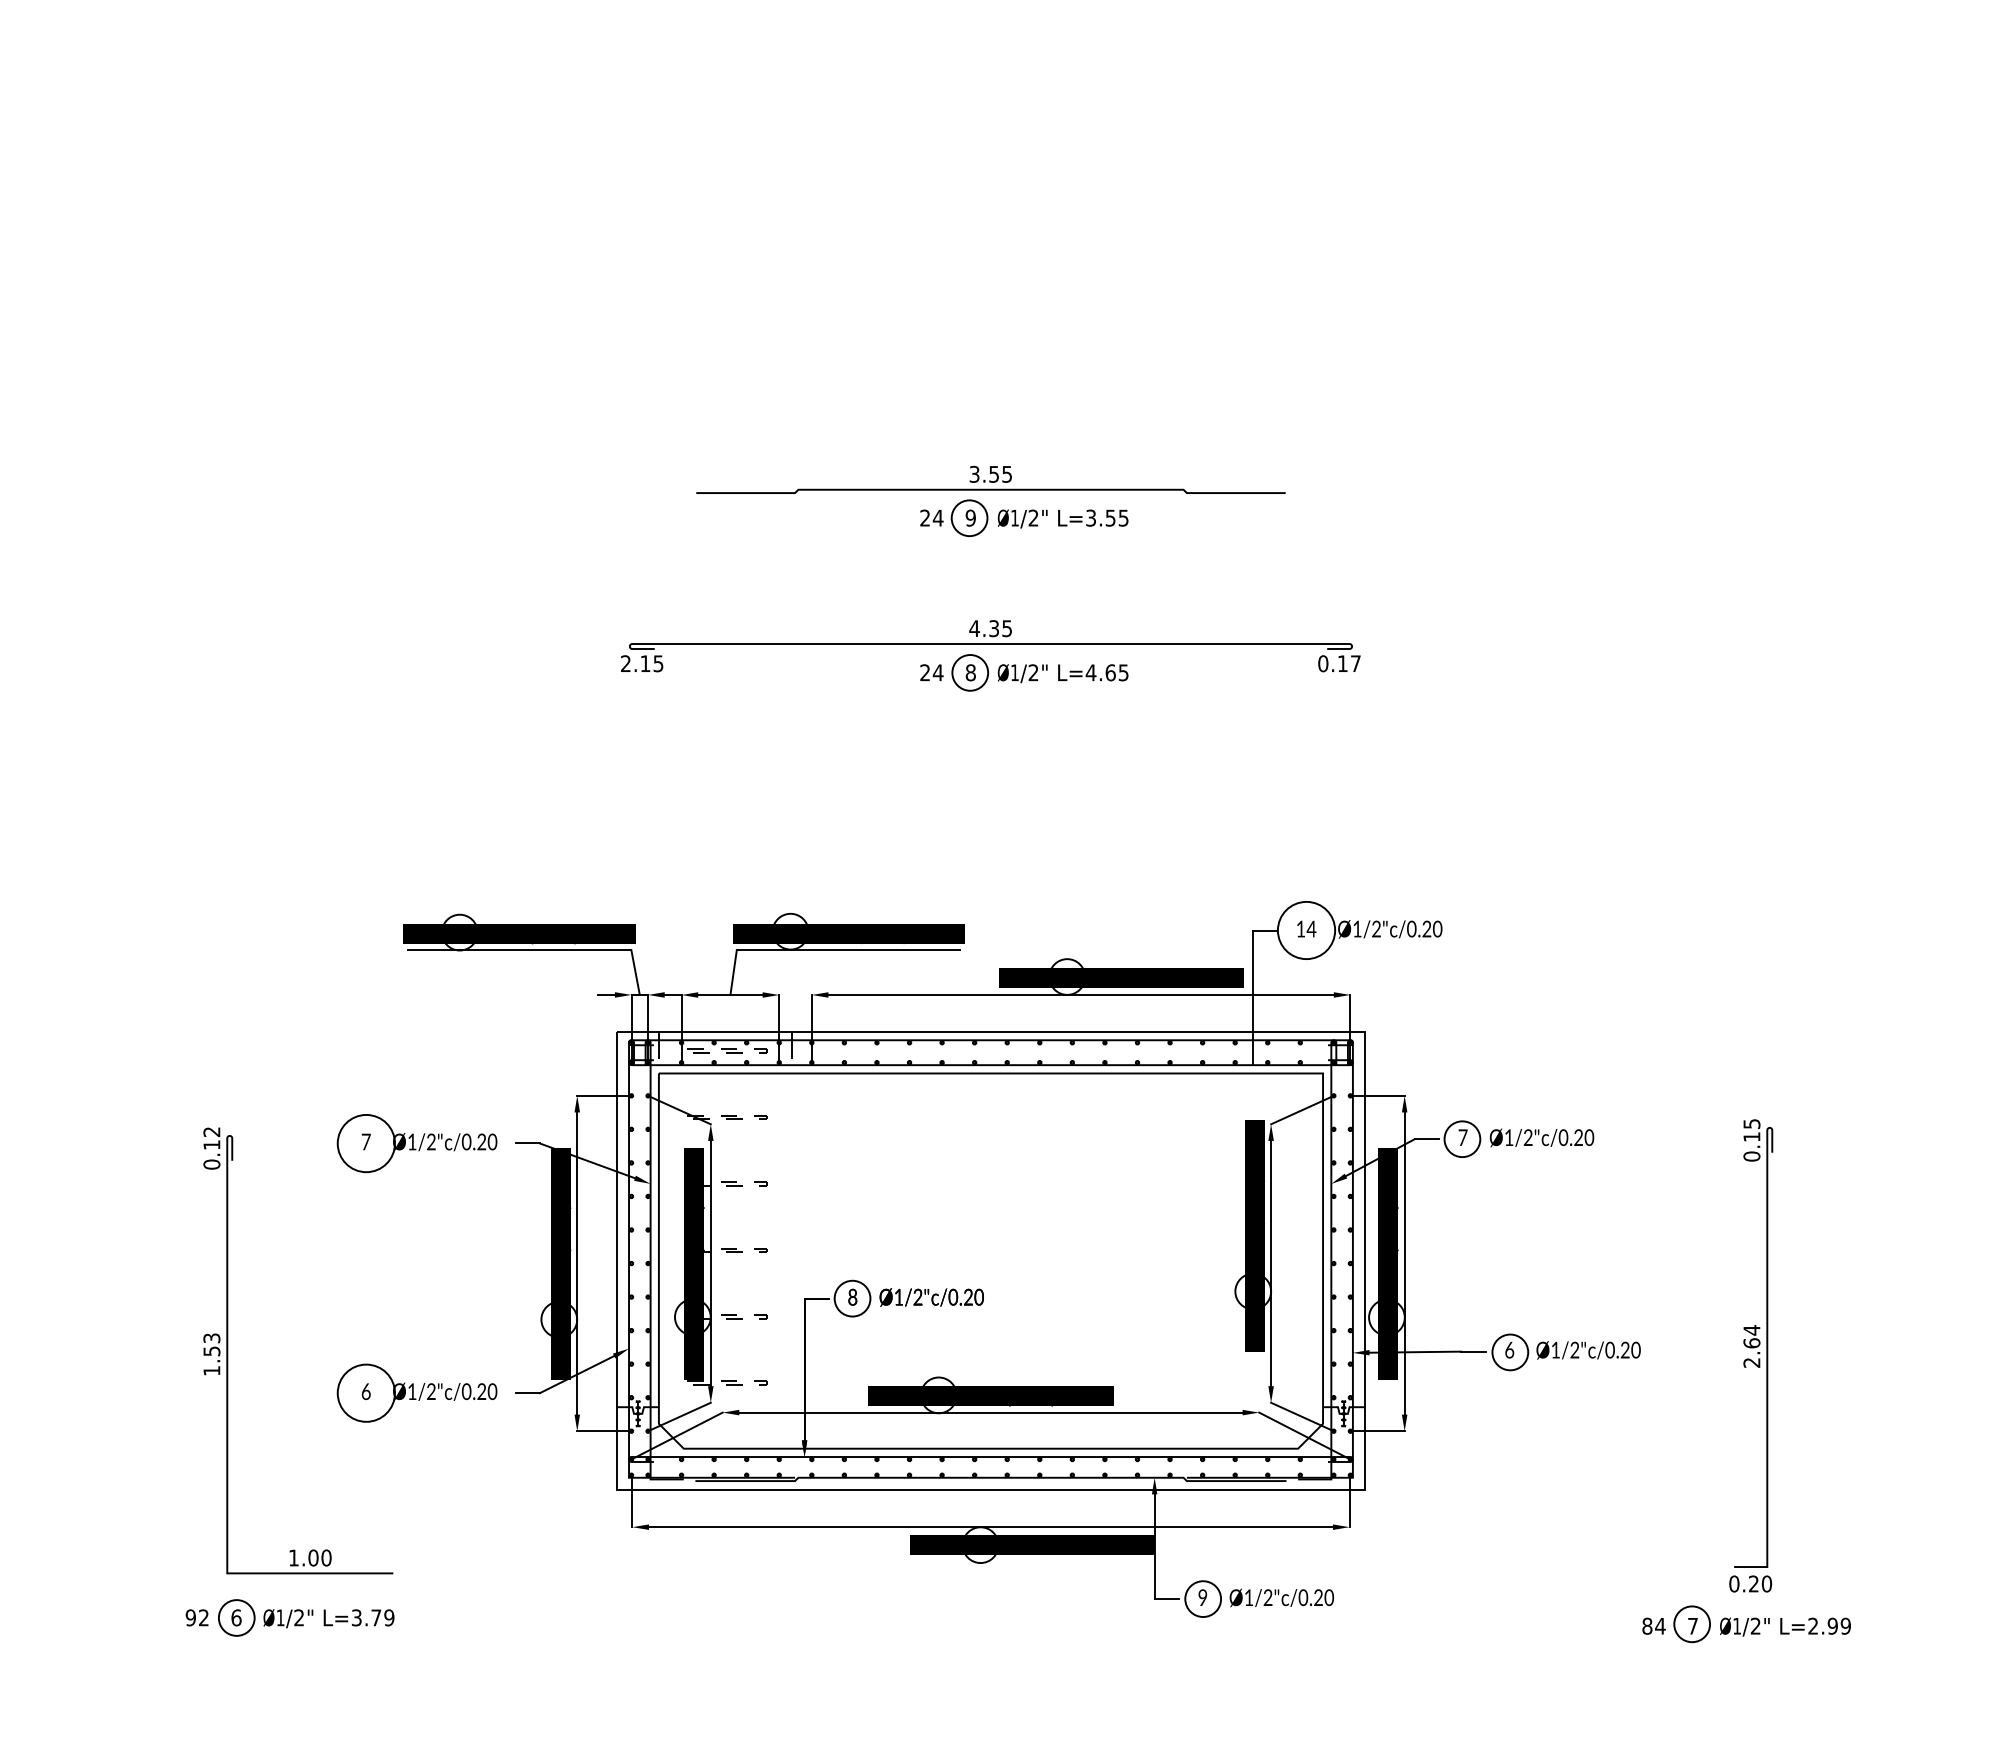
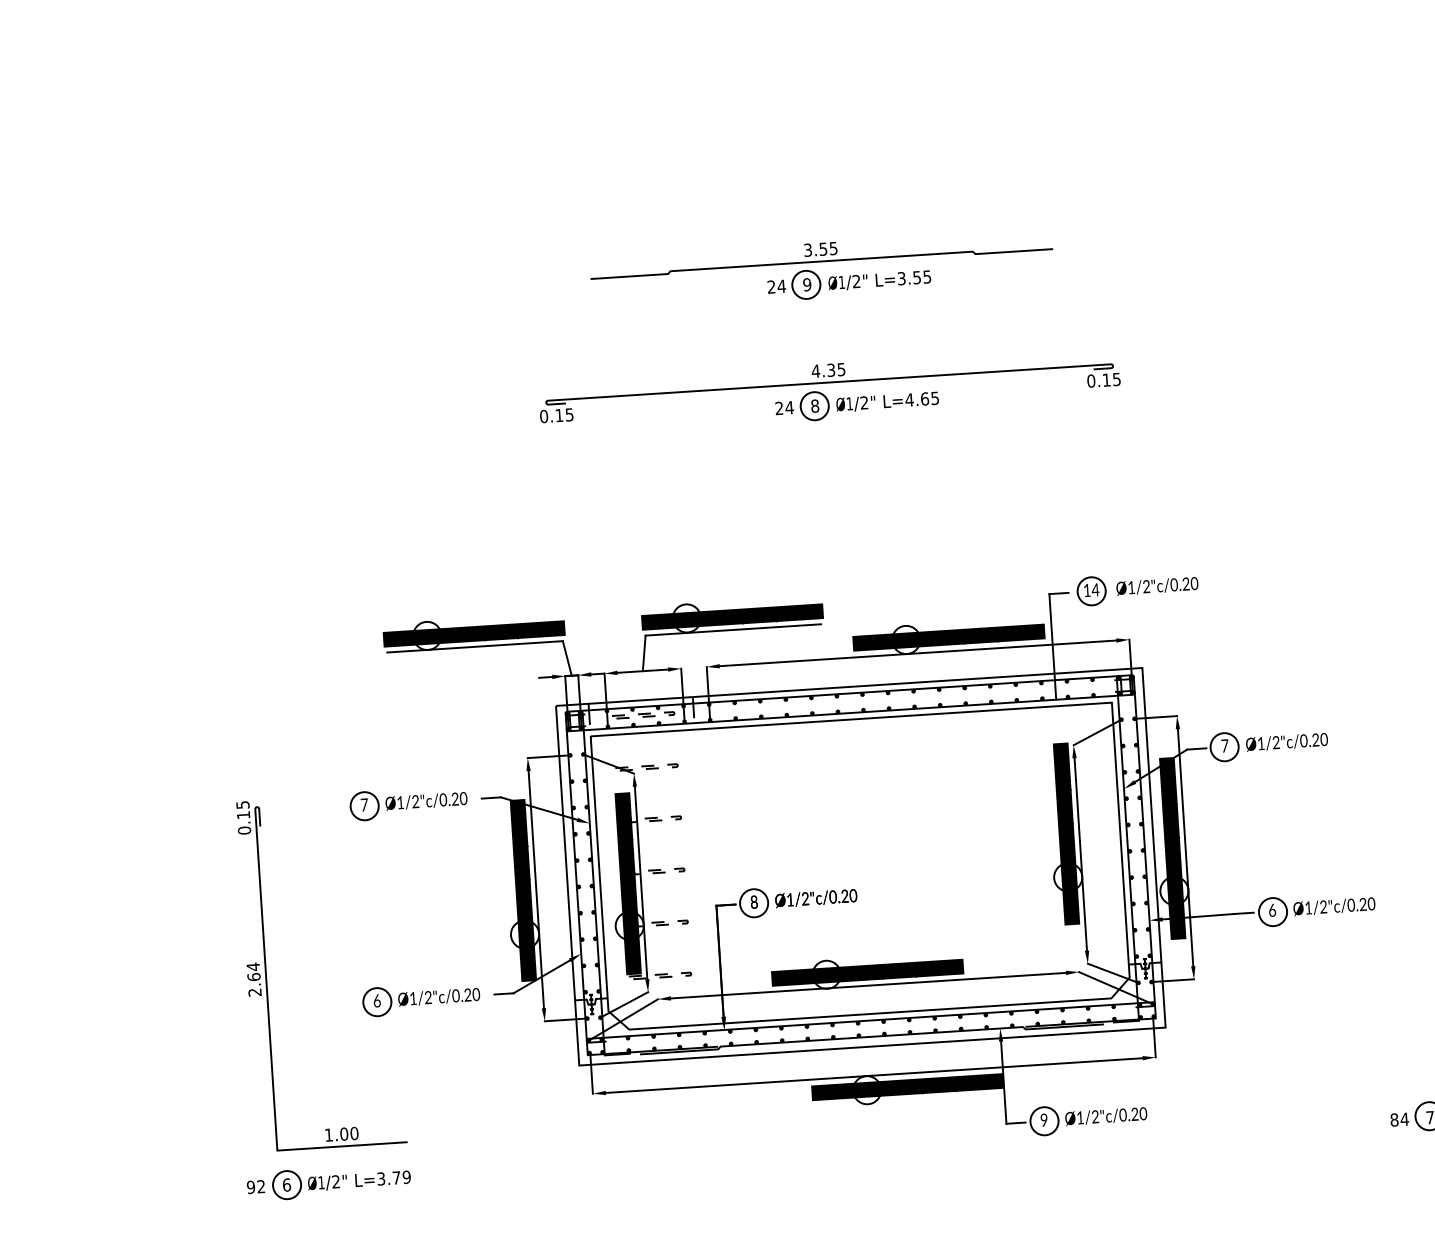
text: (625, 663) -> (543, 416), 2.15 -> 0.15
text: (1355, 663) -> (1116, 379), 0.17 -> 0.15
circle: (1306, 930) -> (1091, 591), size x0.62
text: (211, 1131) -> (242, 804), 0.12 -> 0.15
circle: (366, 1143) -> (364, 806), size x0.62
text: (211, 1354) -> (253, 979), 1.53 -> 2.64
circle: (366, 1393) -> (377, 1002), size x0.62

